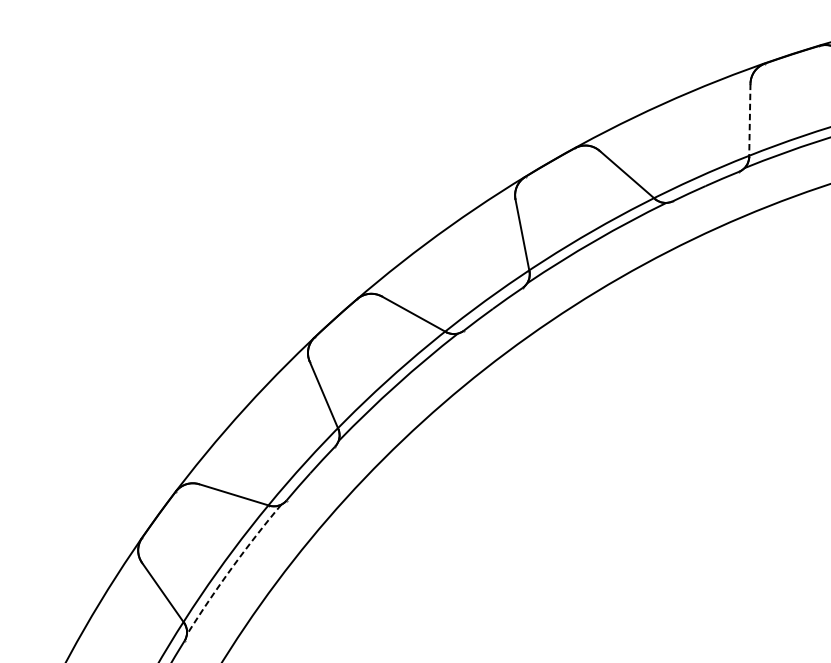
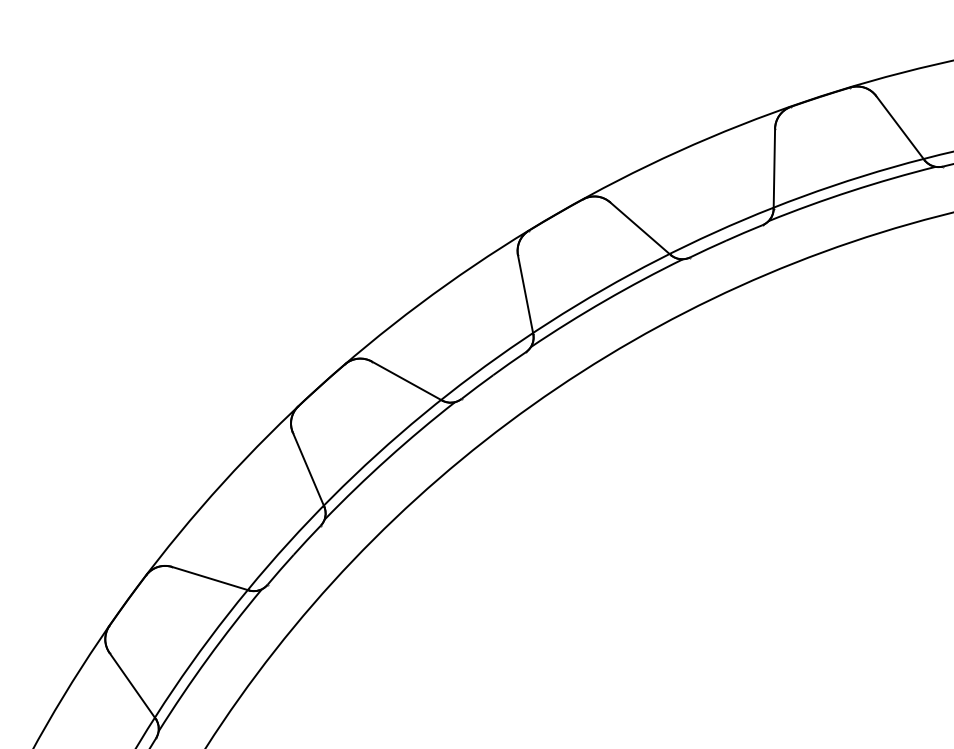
line: (749, 120) -> (774, 169), dashed -> solid
arc: (231, 567) -> (207, 658), dashed -> solid

